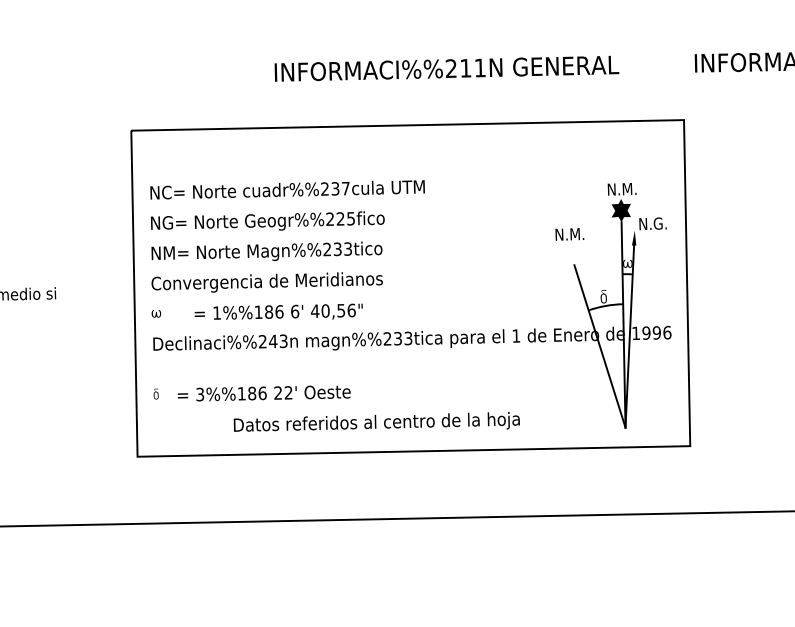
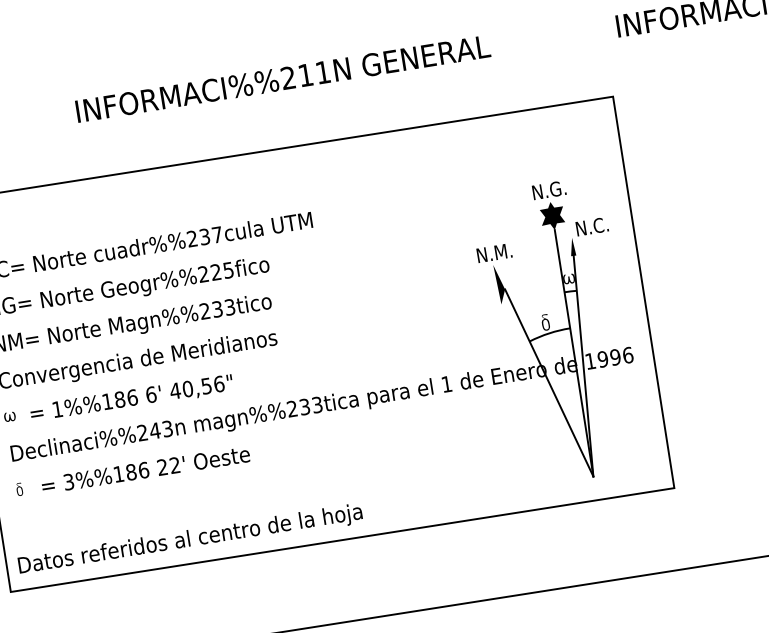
text: (446, 68) -> (282, 78), moved
text: (629, 188) -> (558, 188), N.M. -> N.G.
text: (662, 223) -> (604, 224), N.G. -> N.C.
fill: (570, 260) -> (499, 284), added
text: (278, 311) -> (131, 397), moved
part: (155, 393) -> (18, 488), moved
text: (263, 393) -> (144, 470), moved
text: (376, 421) -> (189, 537), moved

